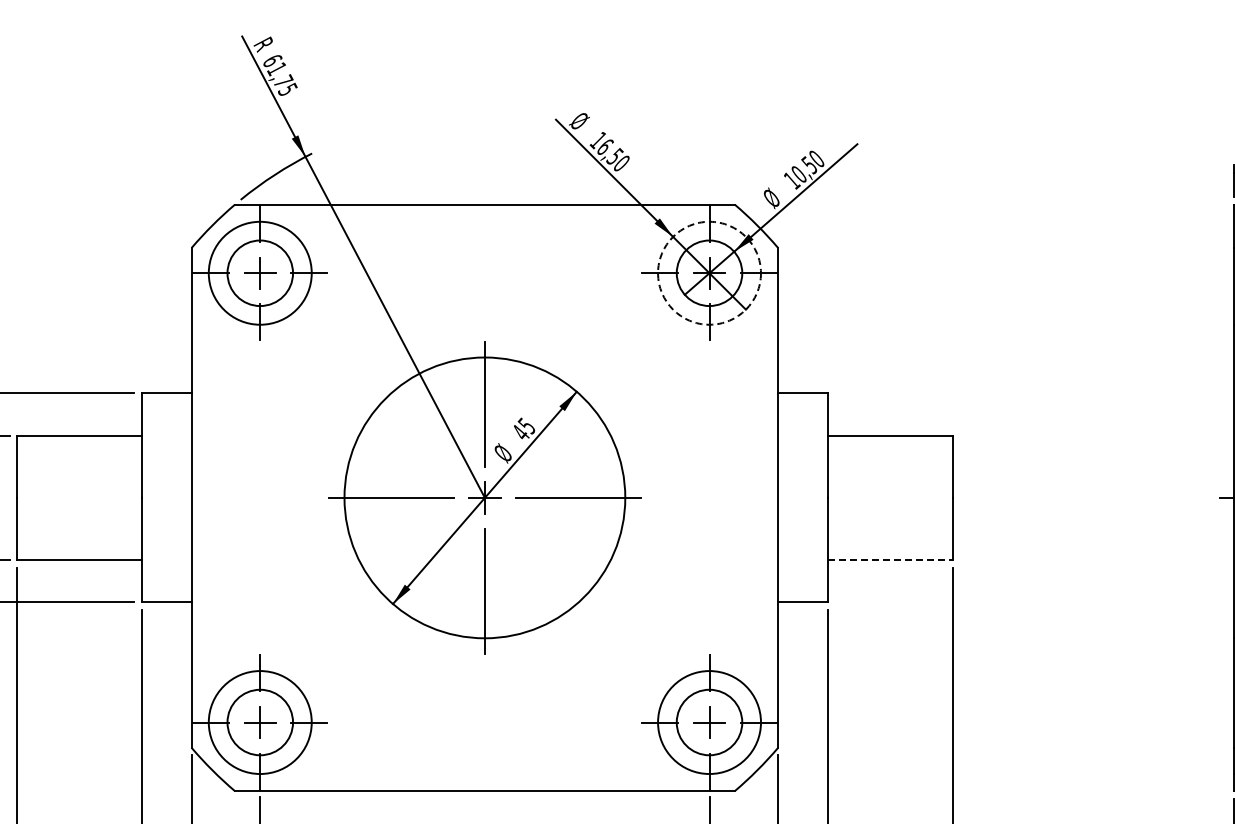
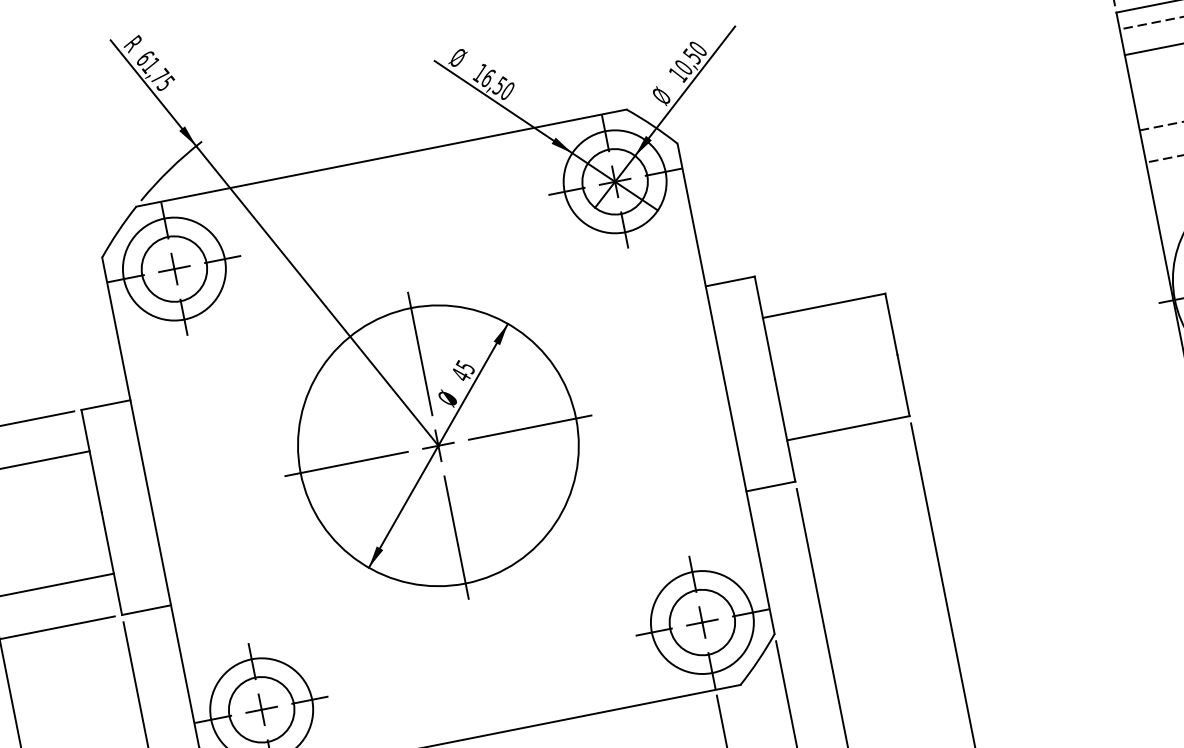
circle: (709, 272) -> (614, 181), dashed -> solid
line: (890, 560) -> (848, 428), dashed -> solid

